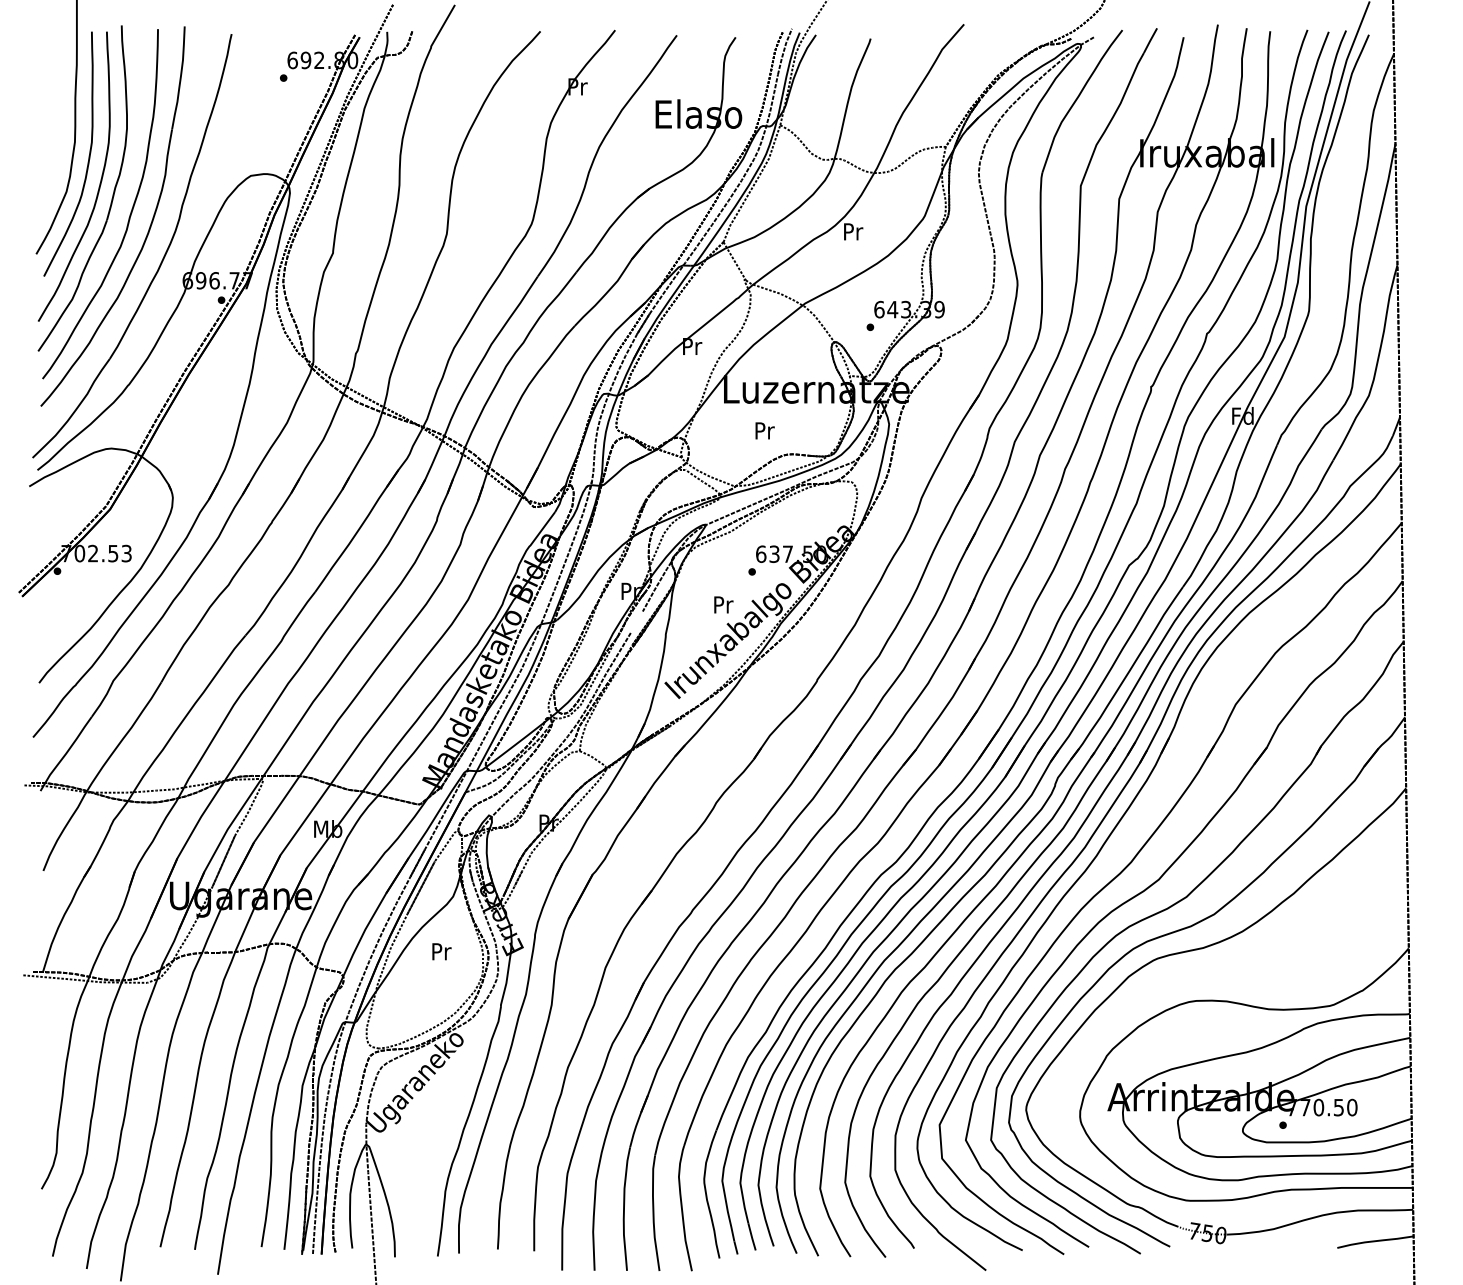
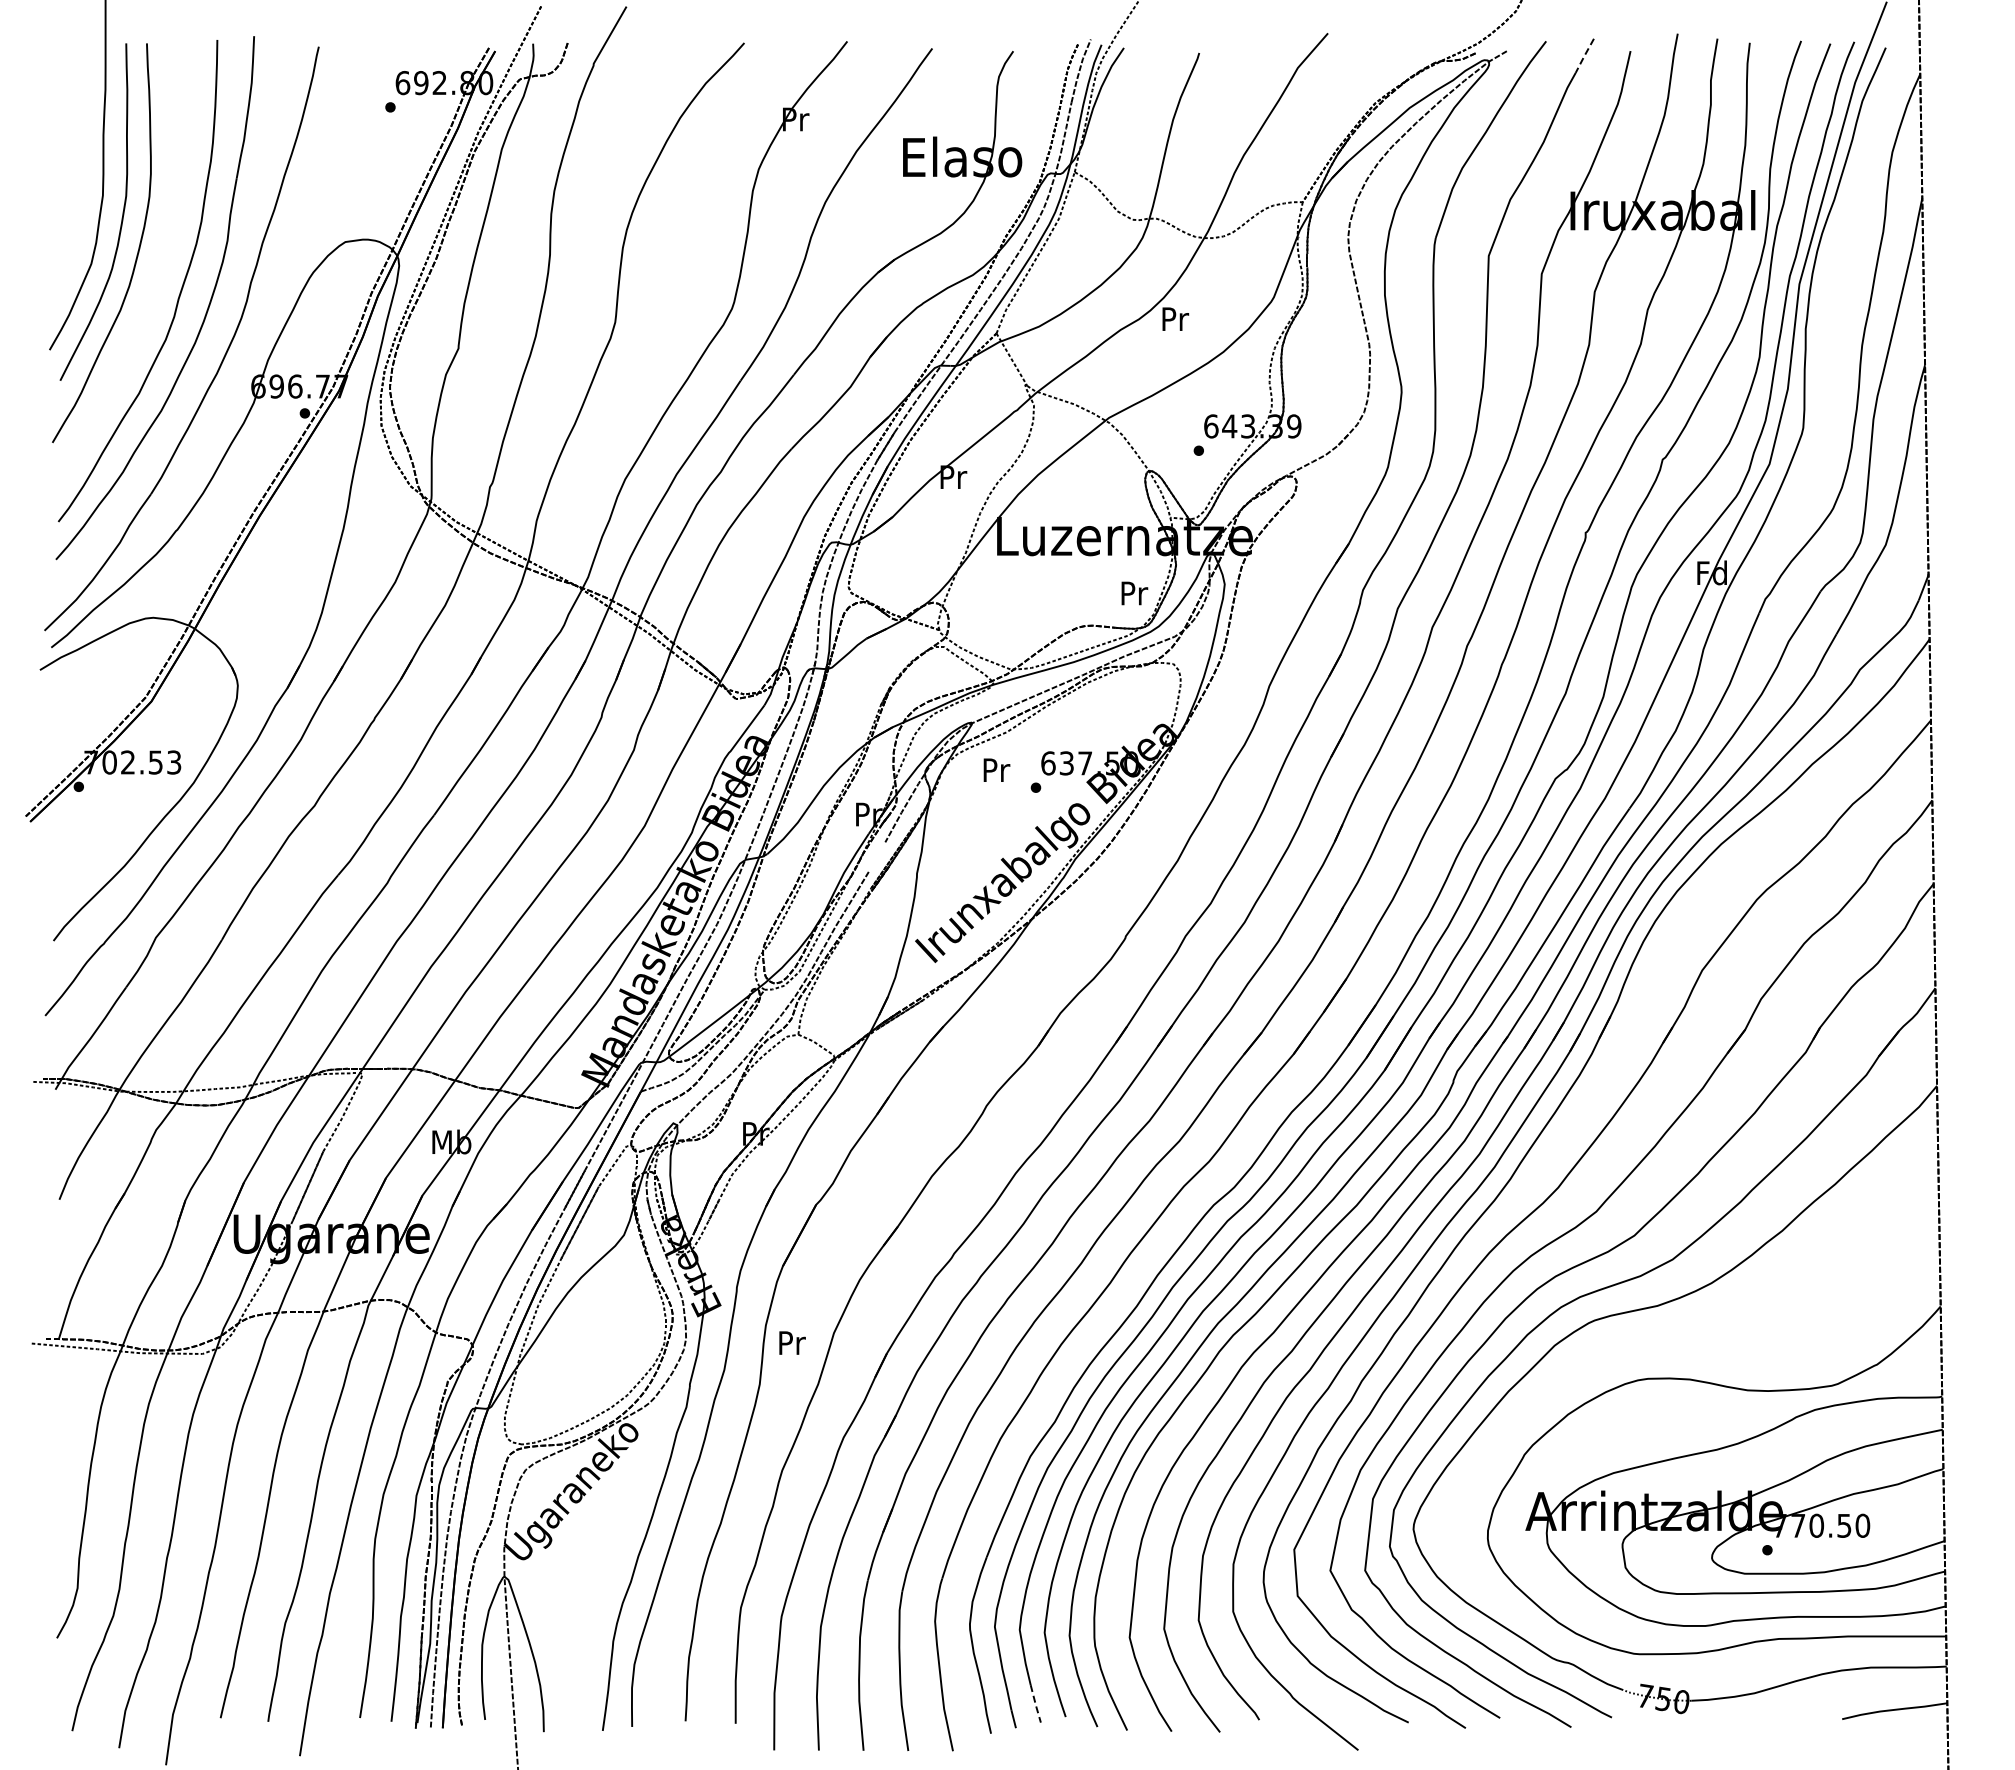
line: (1150, 41) -> (1584, 56), solid -> dashed
part: (113, 192) -> (155, 265), removed
text: (764, 430) -> (1134, 593), moved
text: (723, 604) -> (996, 769), moved
text: (441, 951) -> (792, 1342), moved
line: (751, 1237) -> (1035, 1704), solid -> dashed

